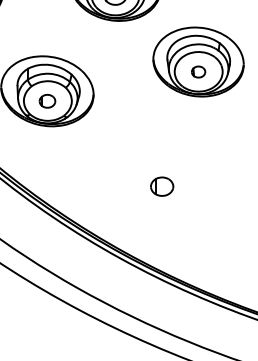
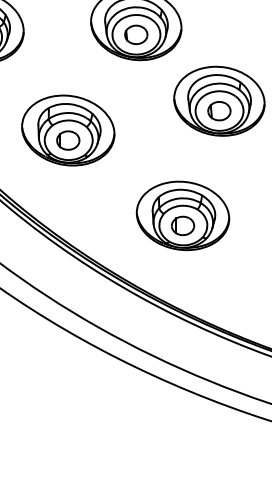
part: (198, 72) -> (219, 111), size x1.67
part: (47, 101) -> (68, 140), size x1.43
part: (161, 176) -> (182, 215), added

